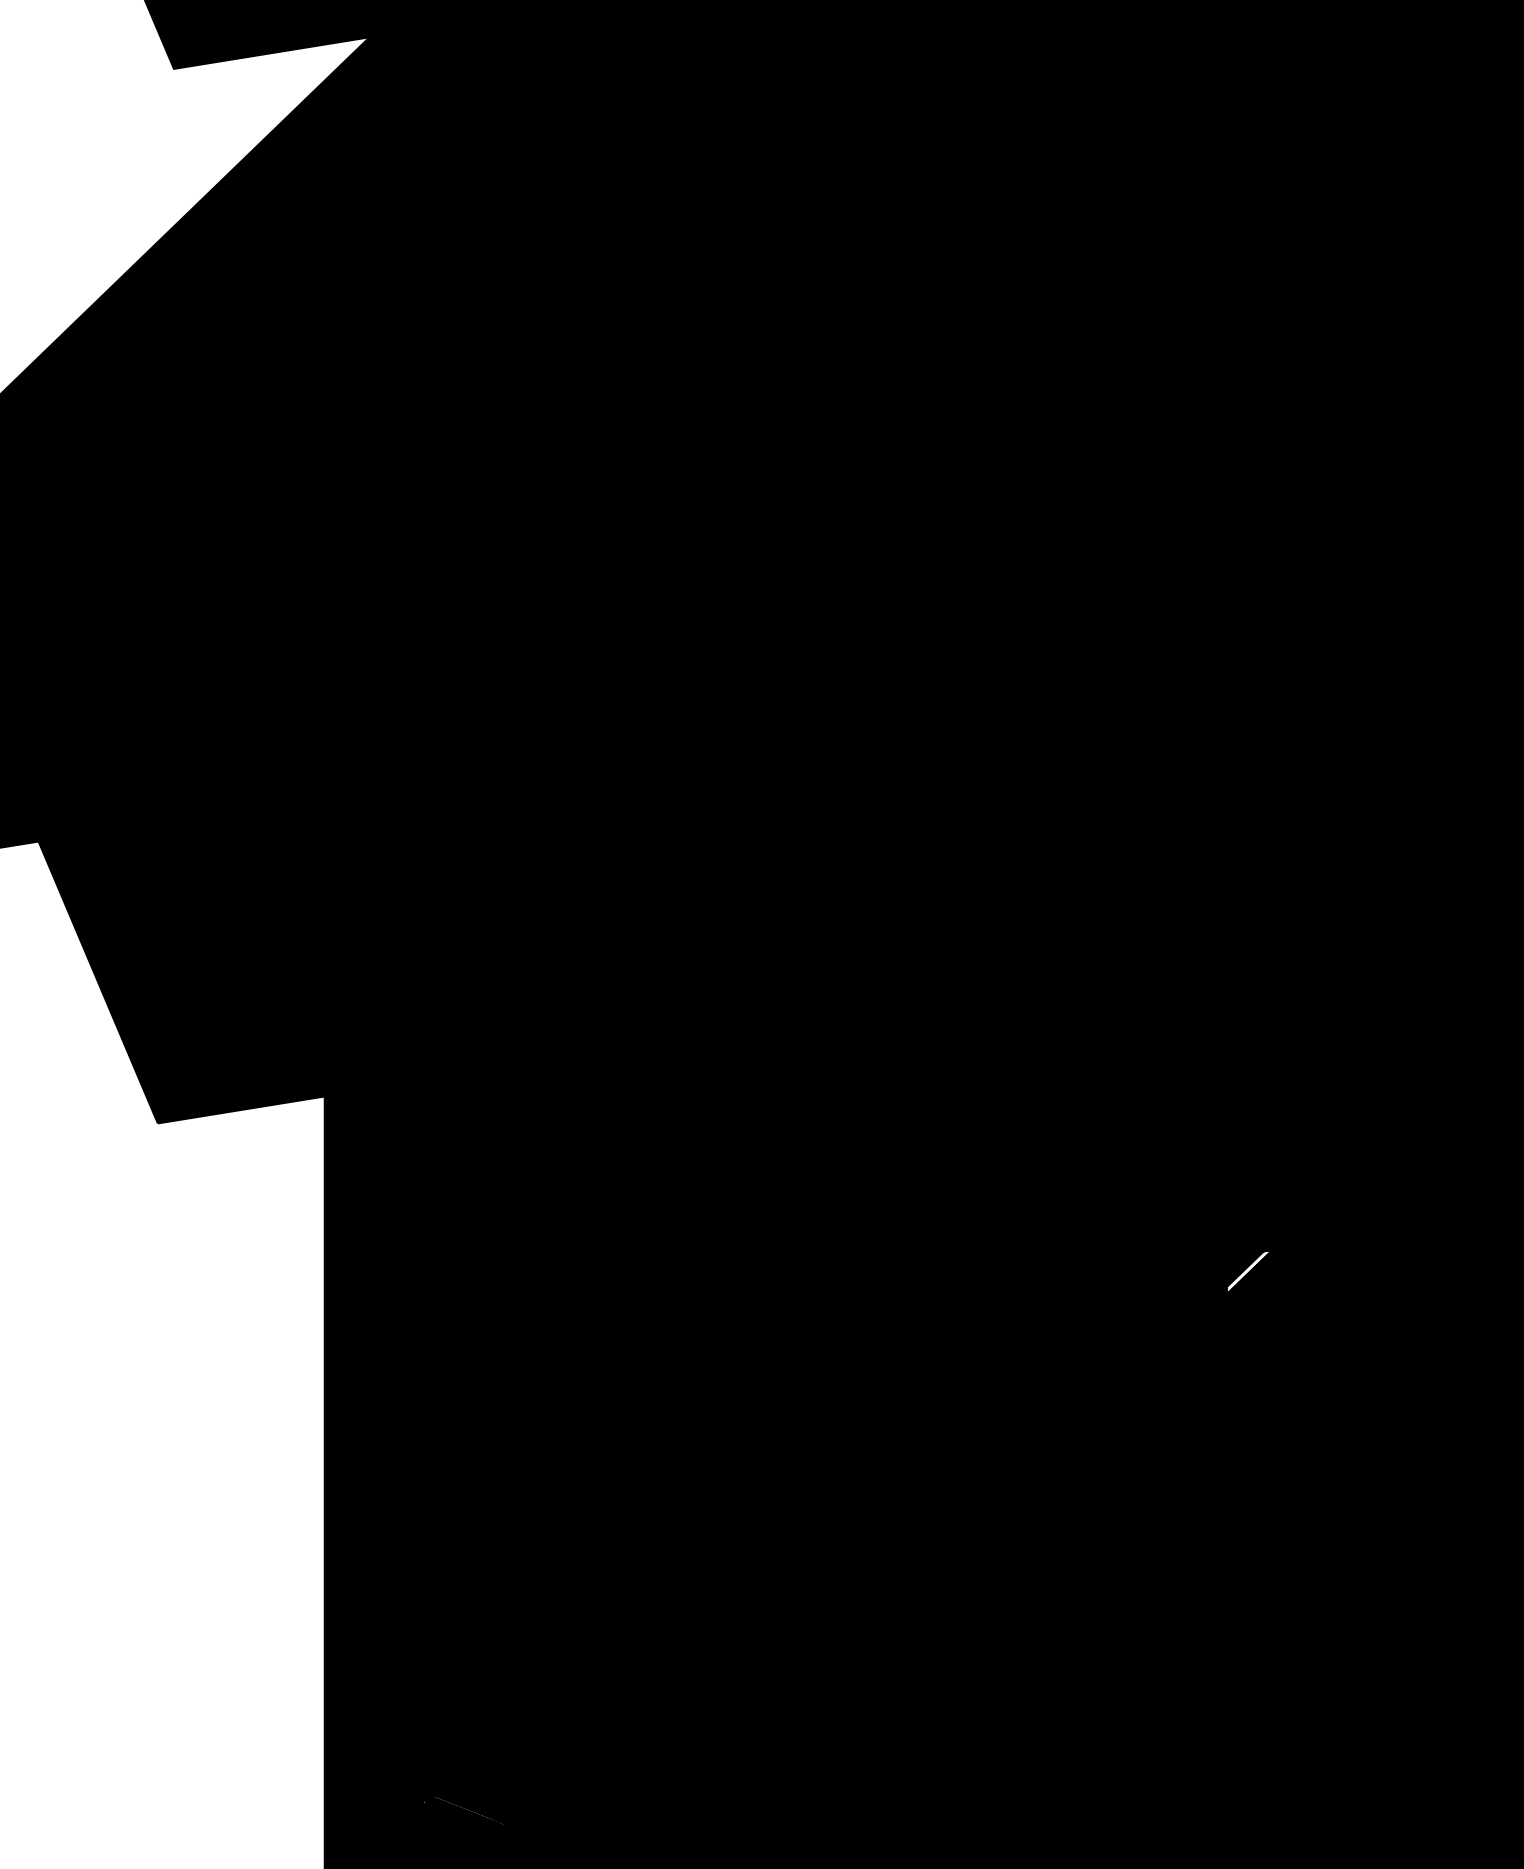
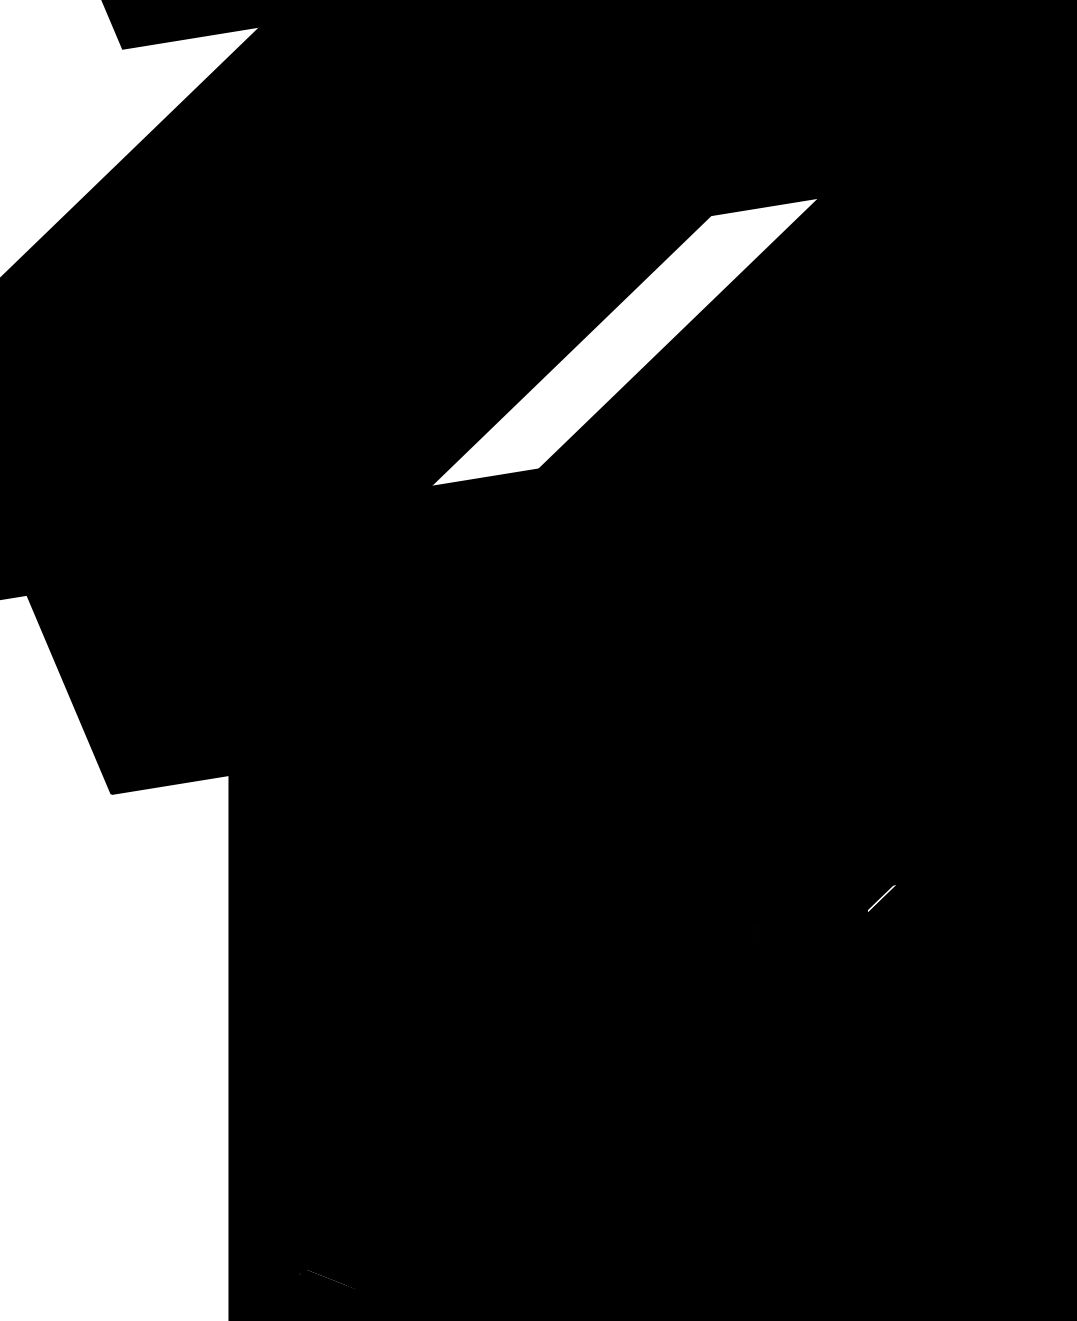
fill: (883, 484) -> (624, 342), removed

